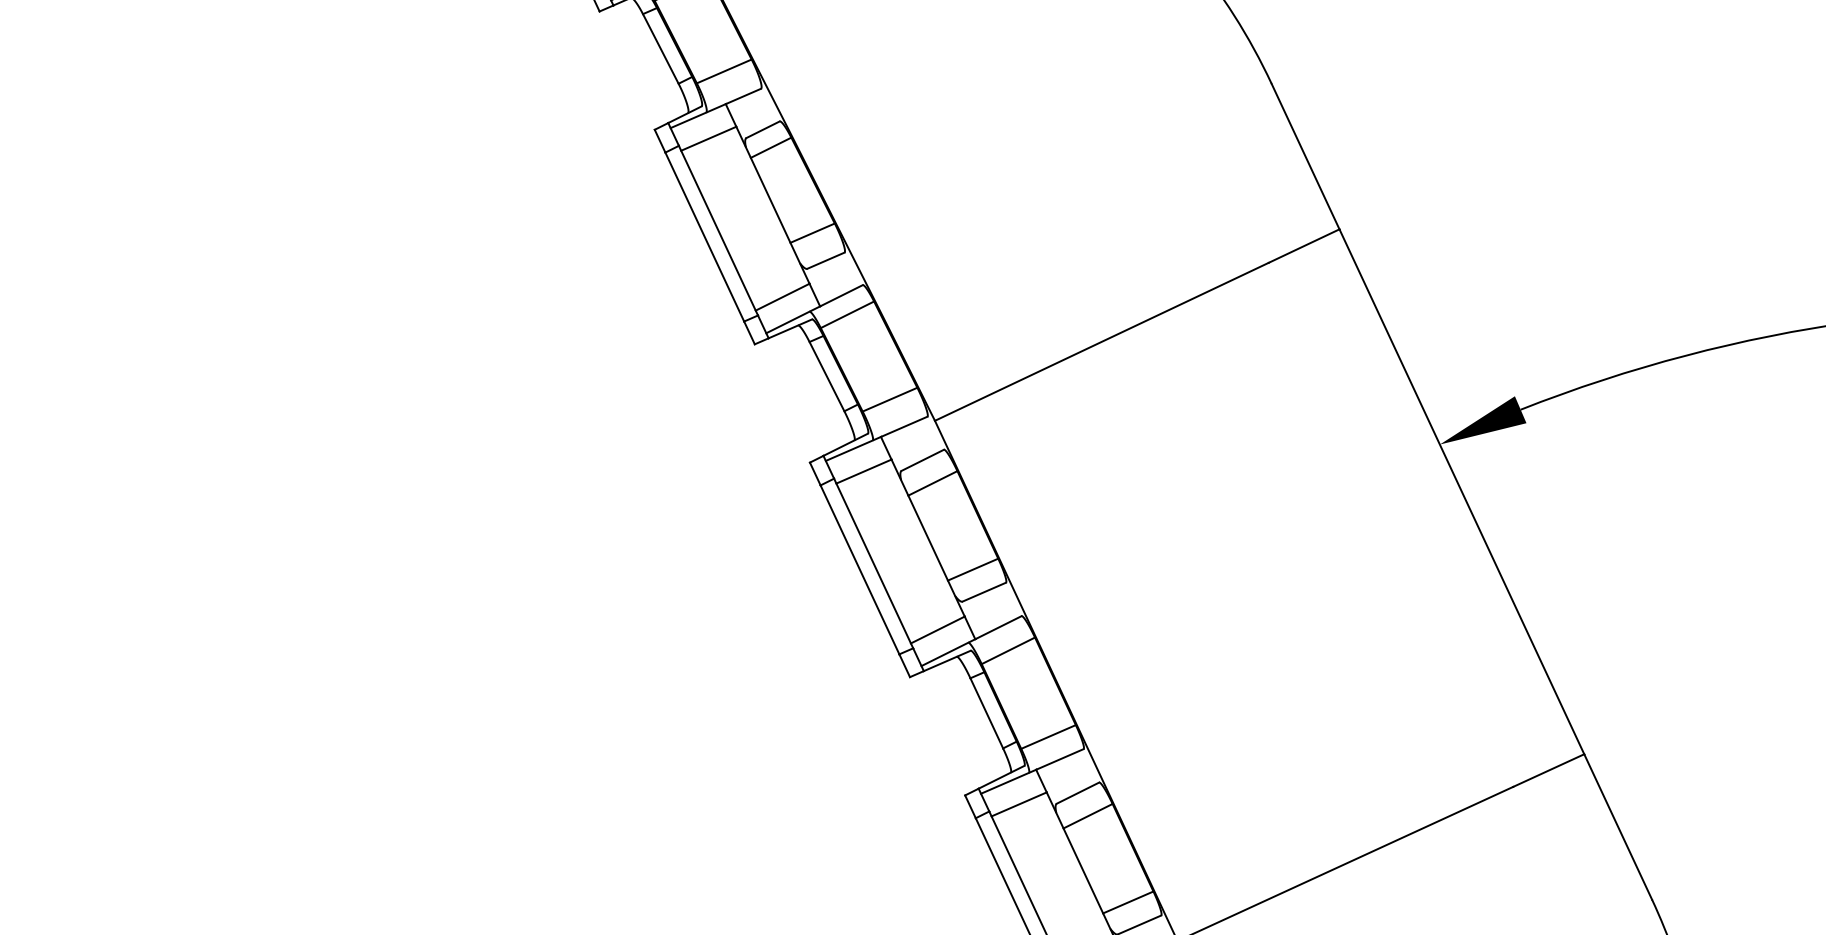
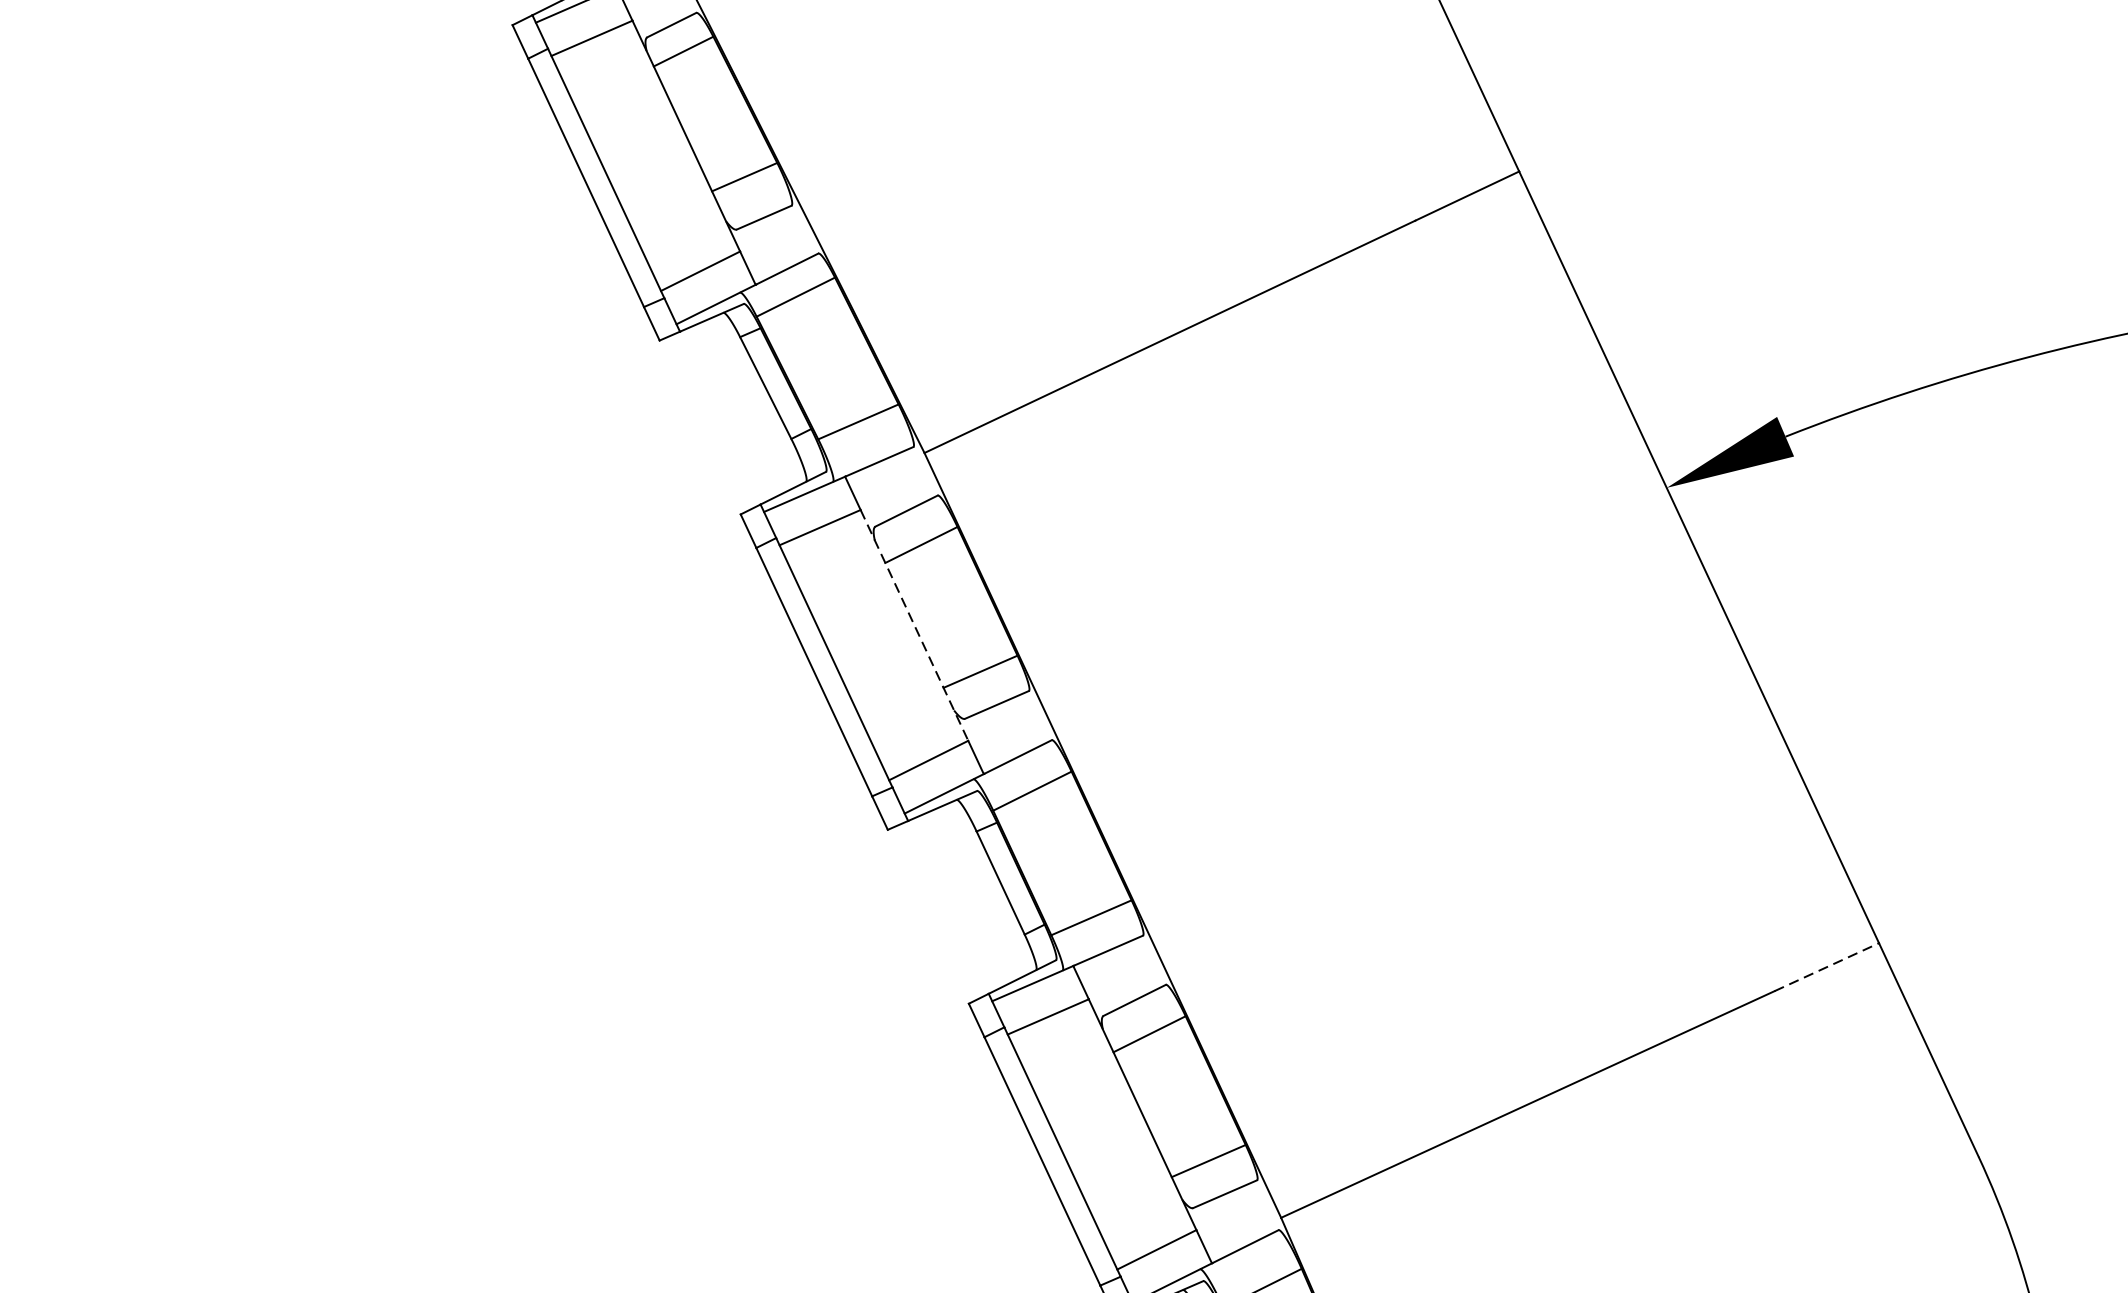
line: (928, 538) -> (914, 626), solid -> dashed
line: (1549, 770) -> (1827, 967), solid -> dashed

